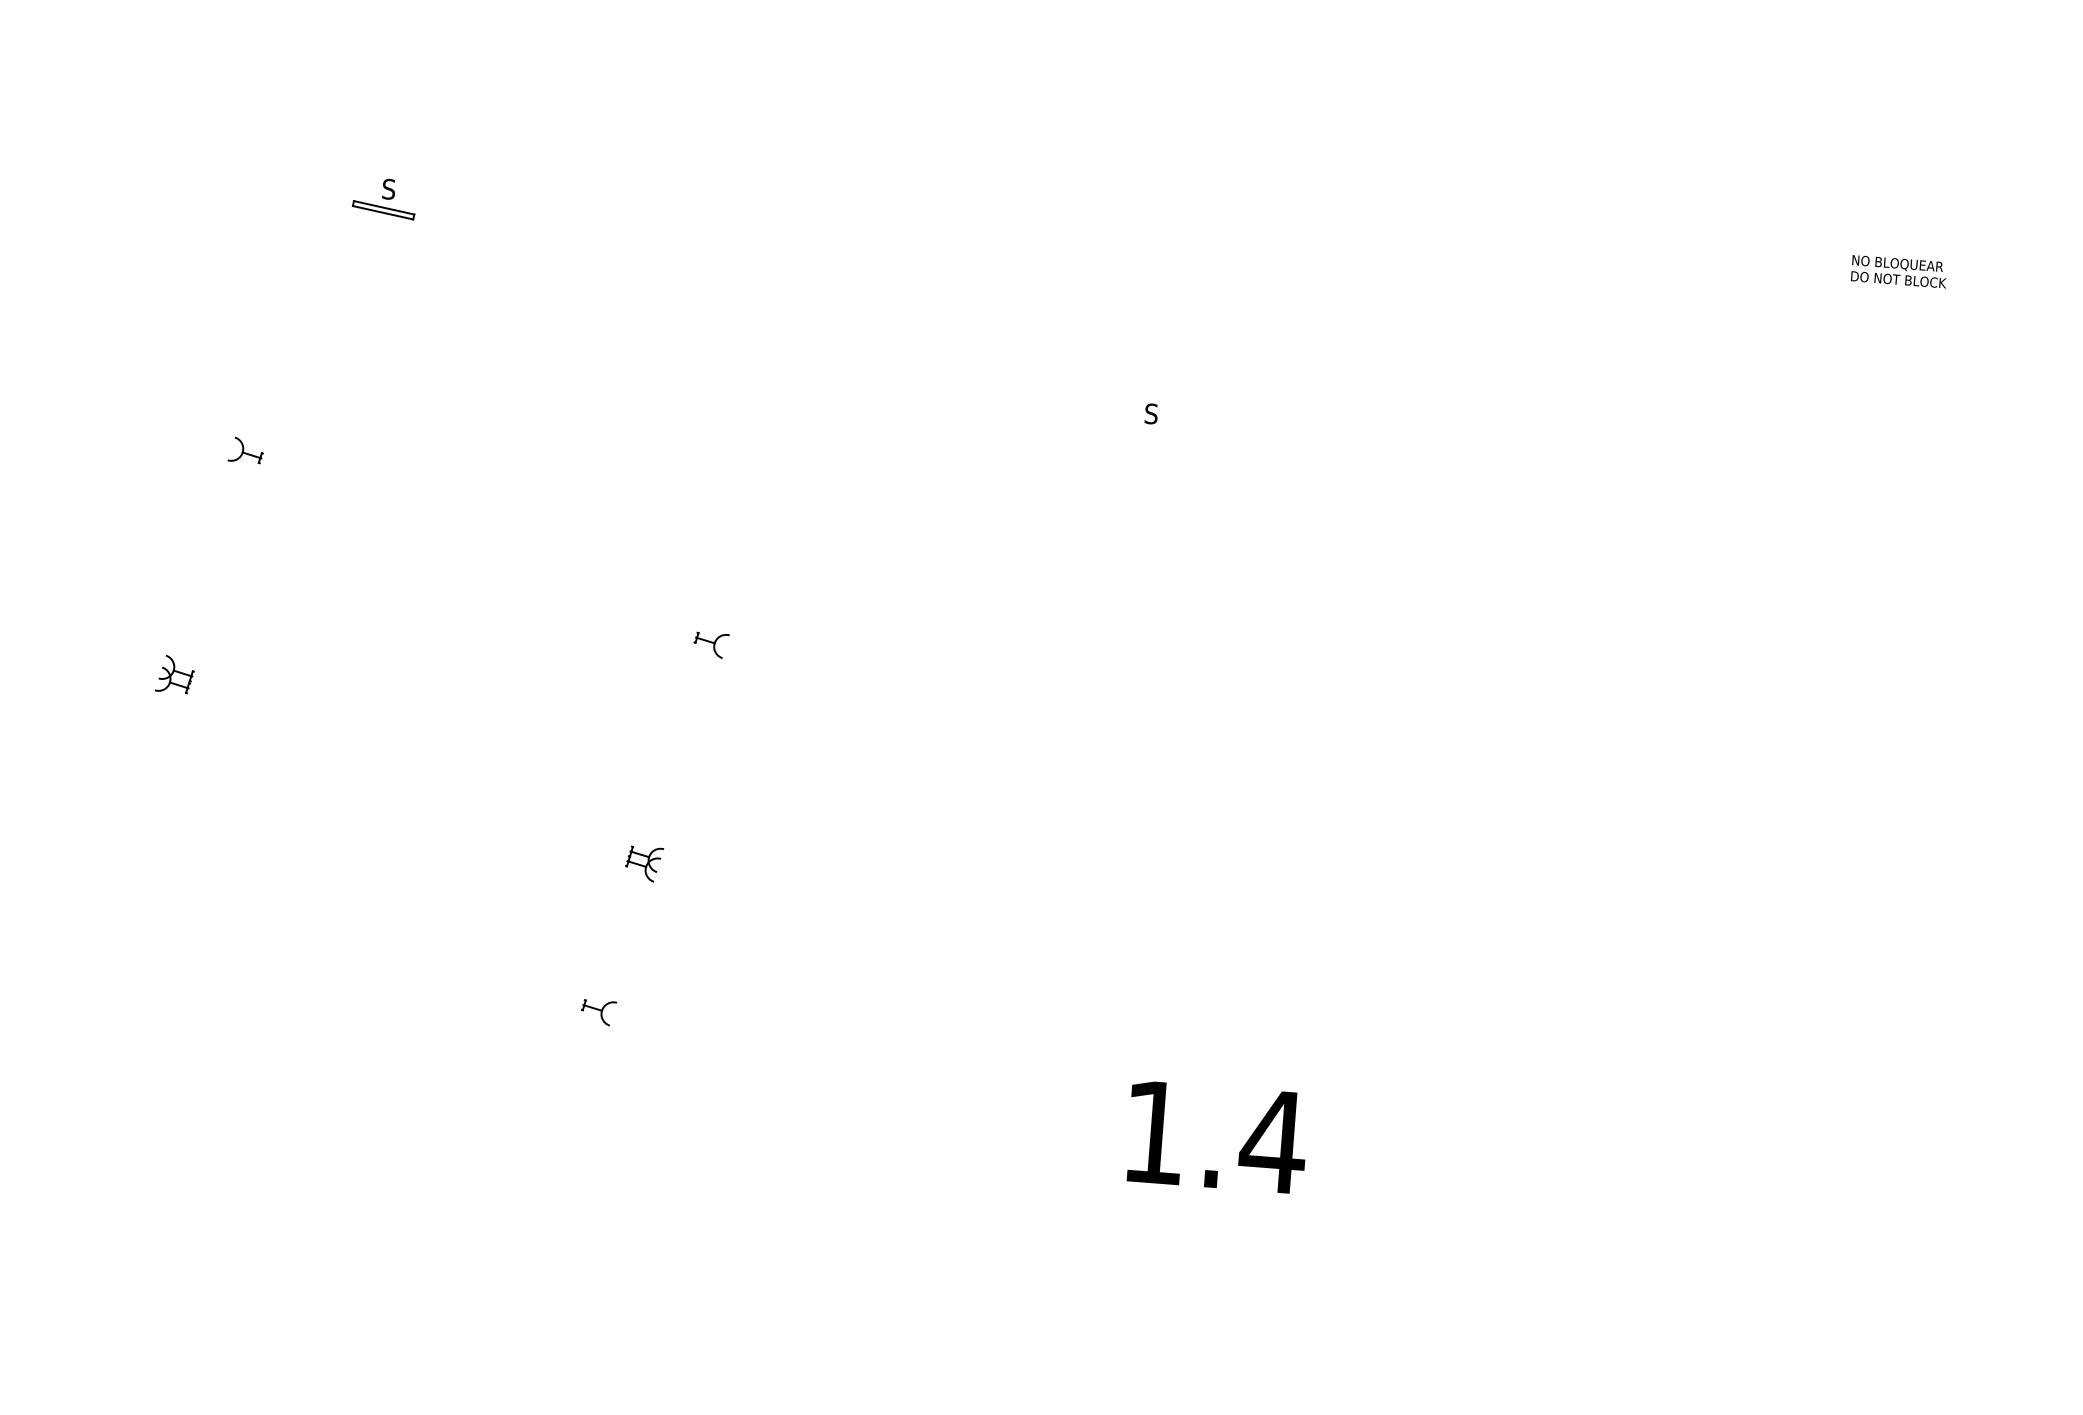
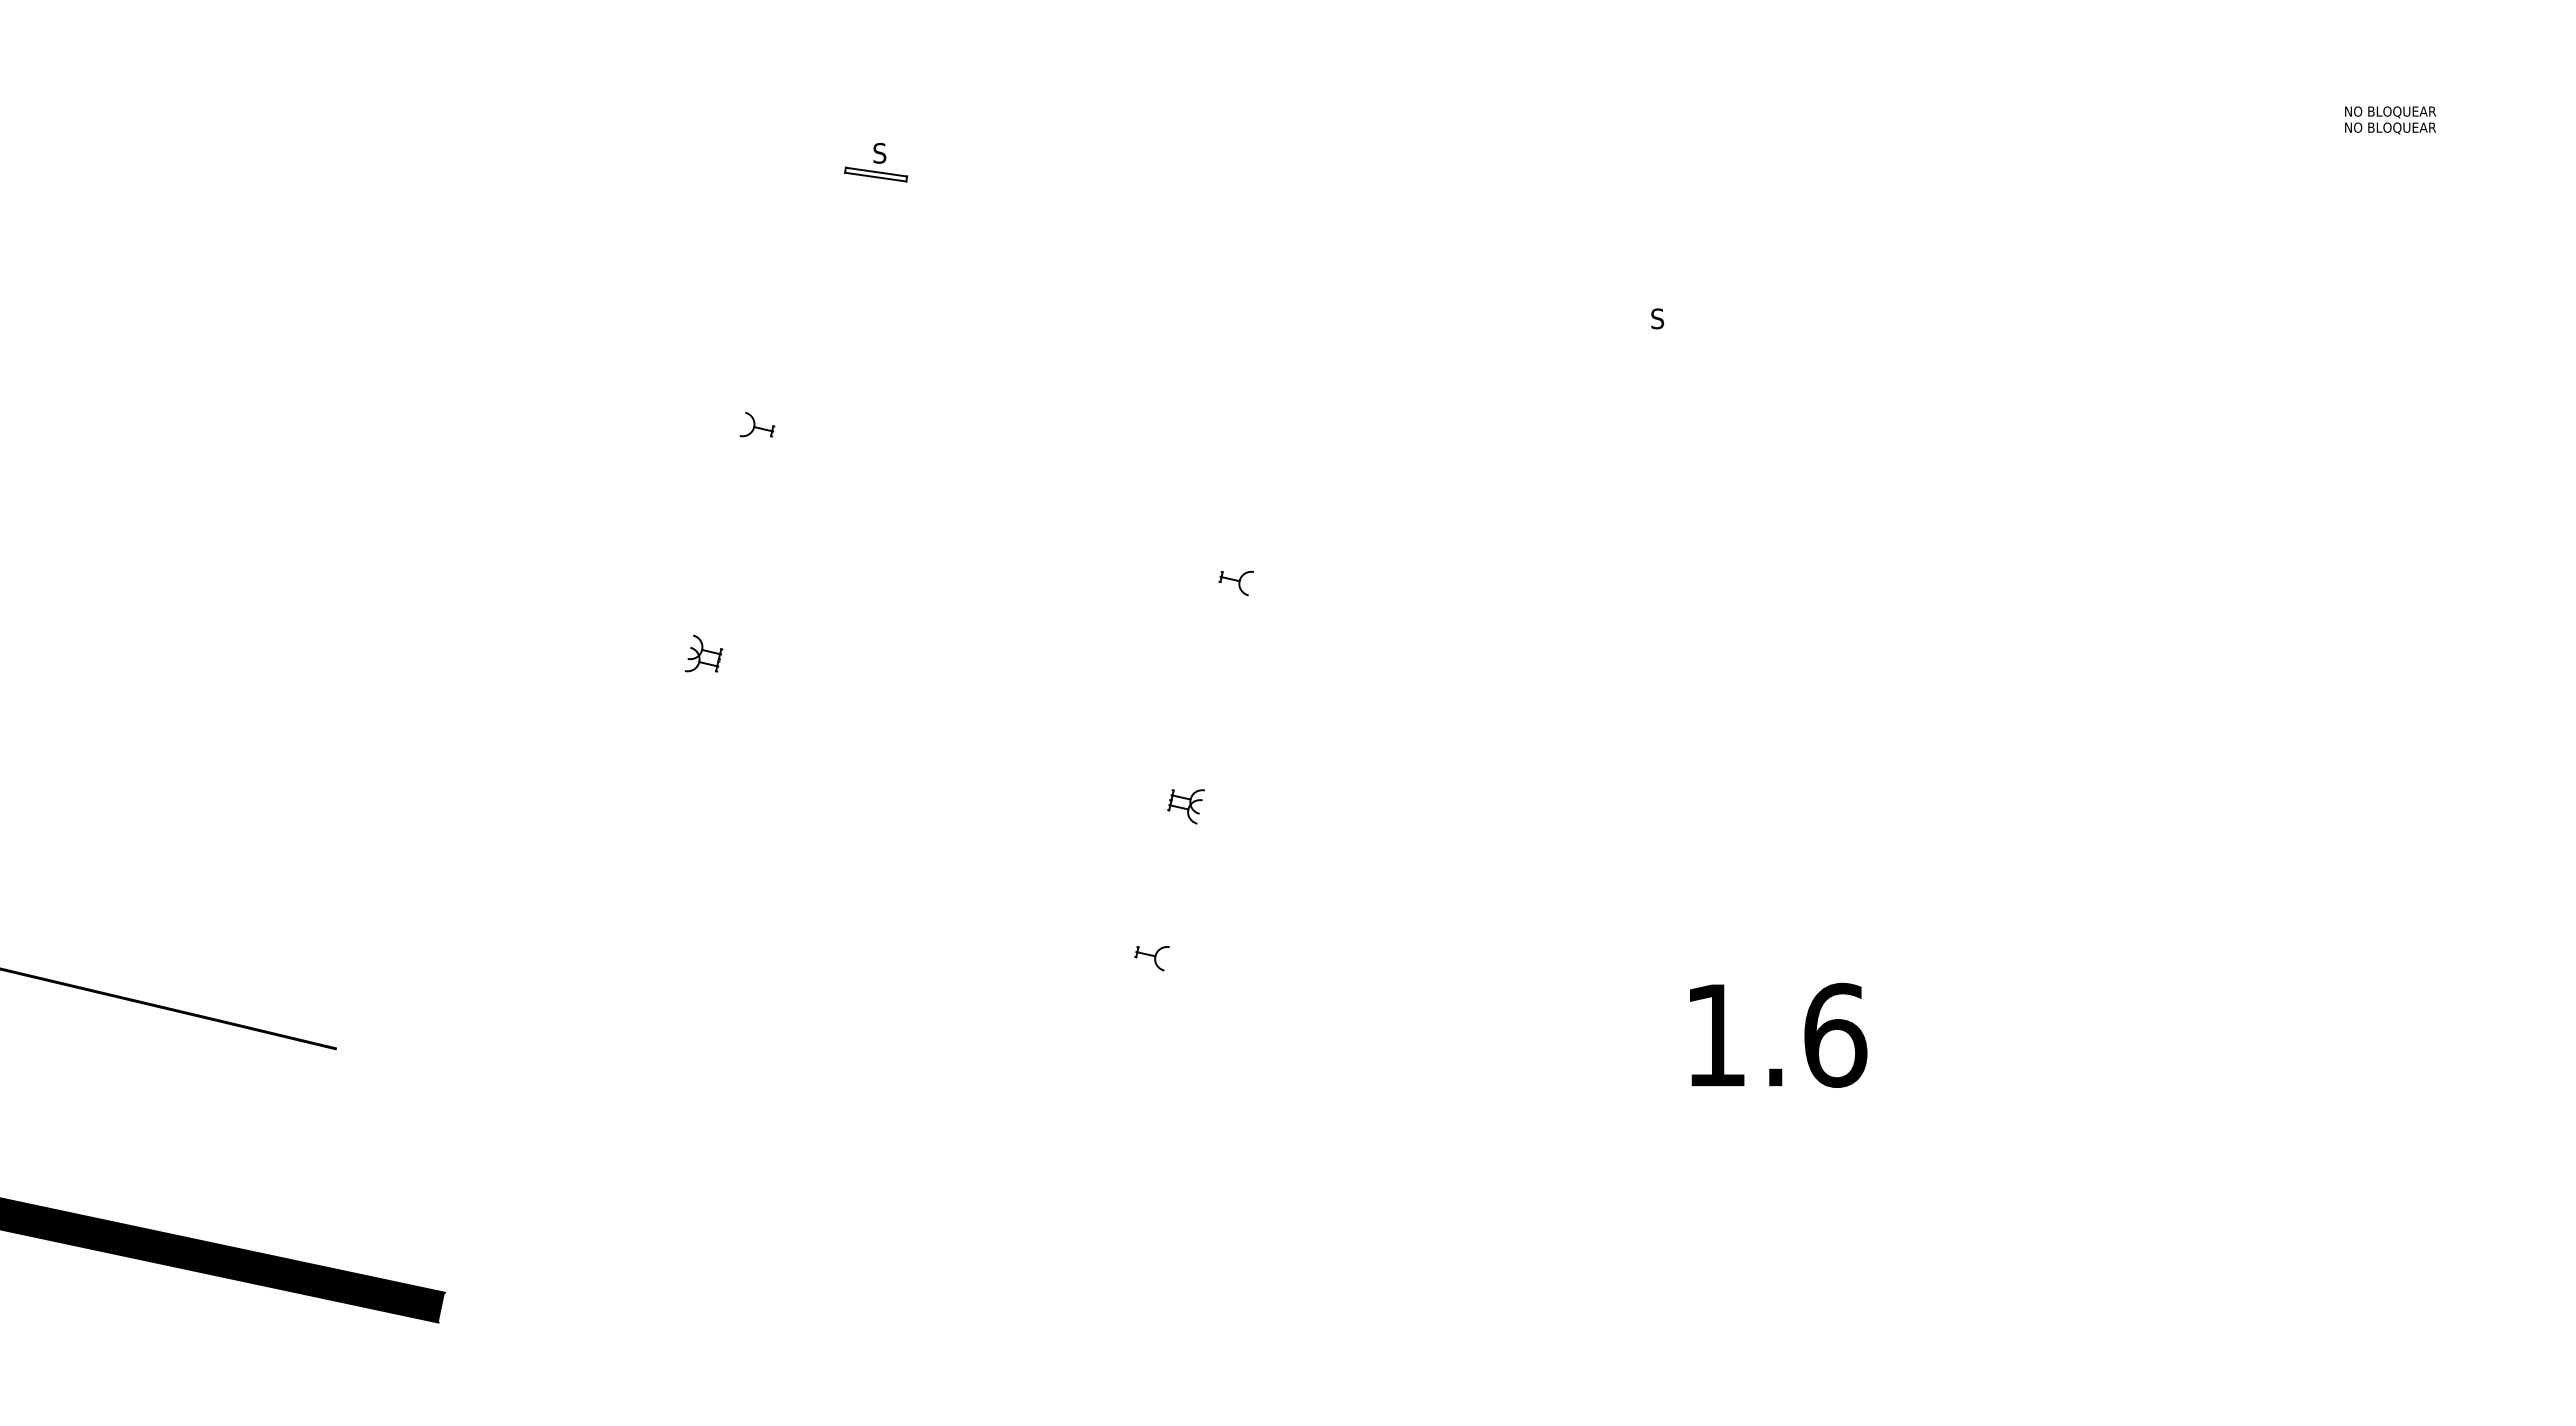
text: (1899, 280) -> (2393, 128), DO NOT BLOCK -> NO BLOQUEAR
text: (1272, 1140) -> (1834, 1034), 1.4 -> 1.6

